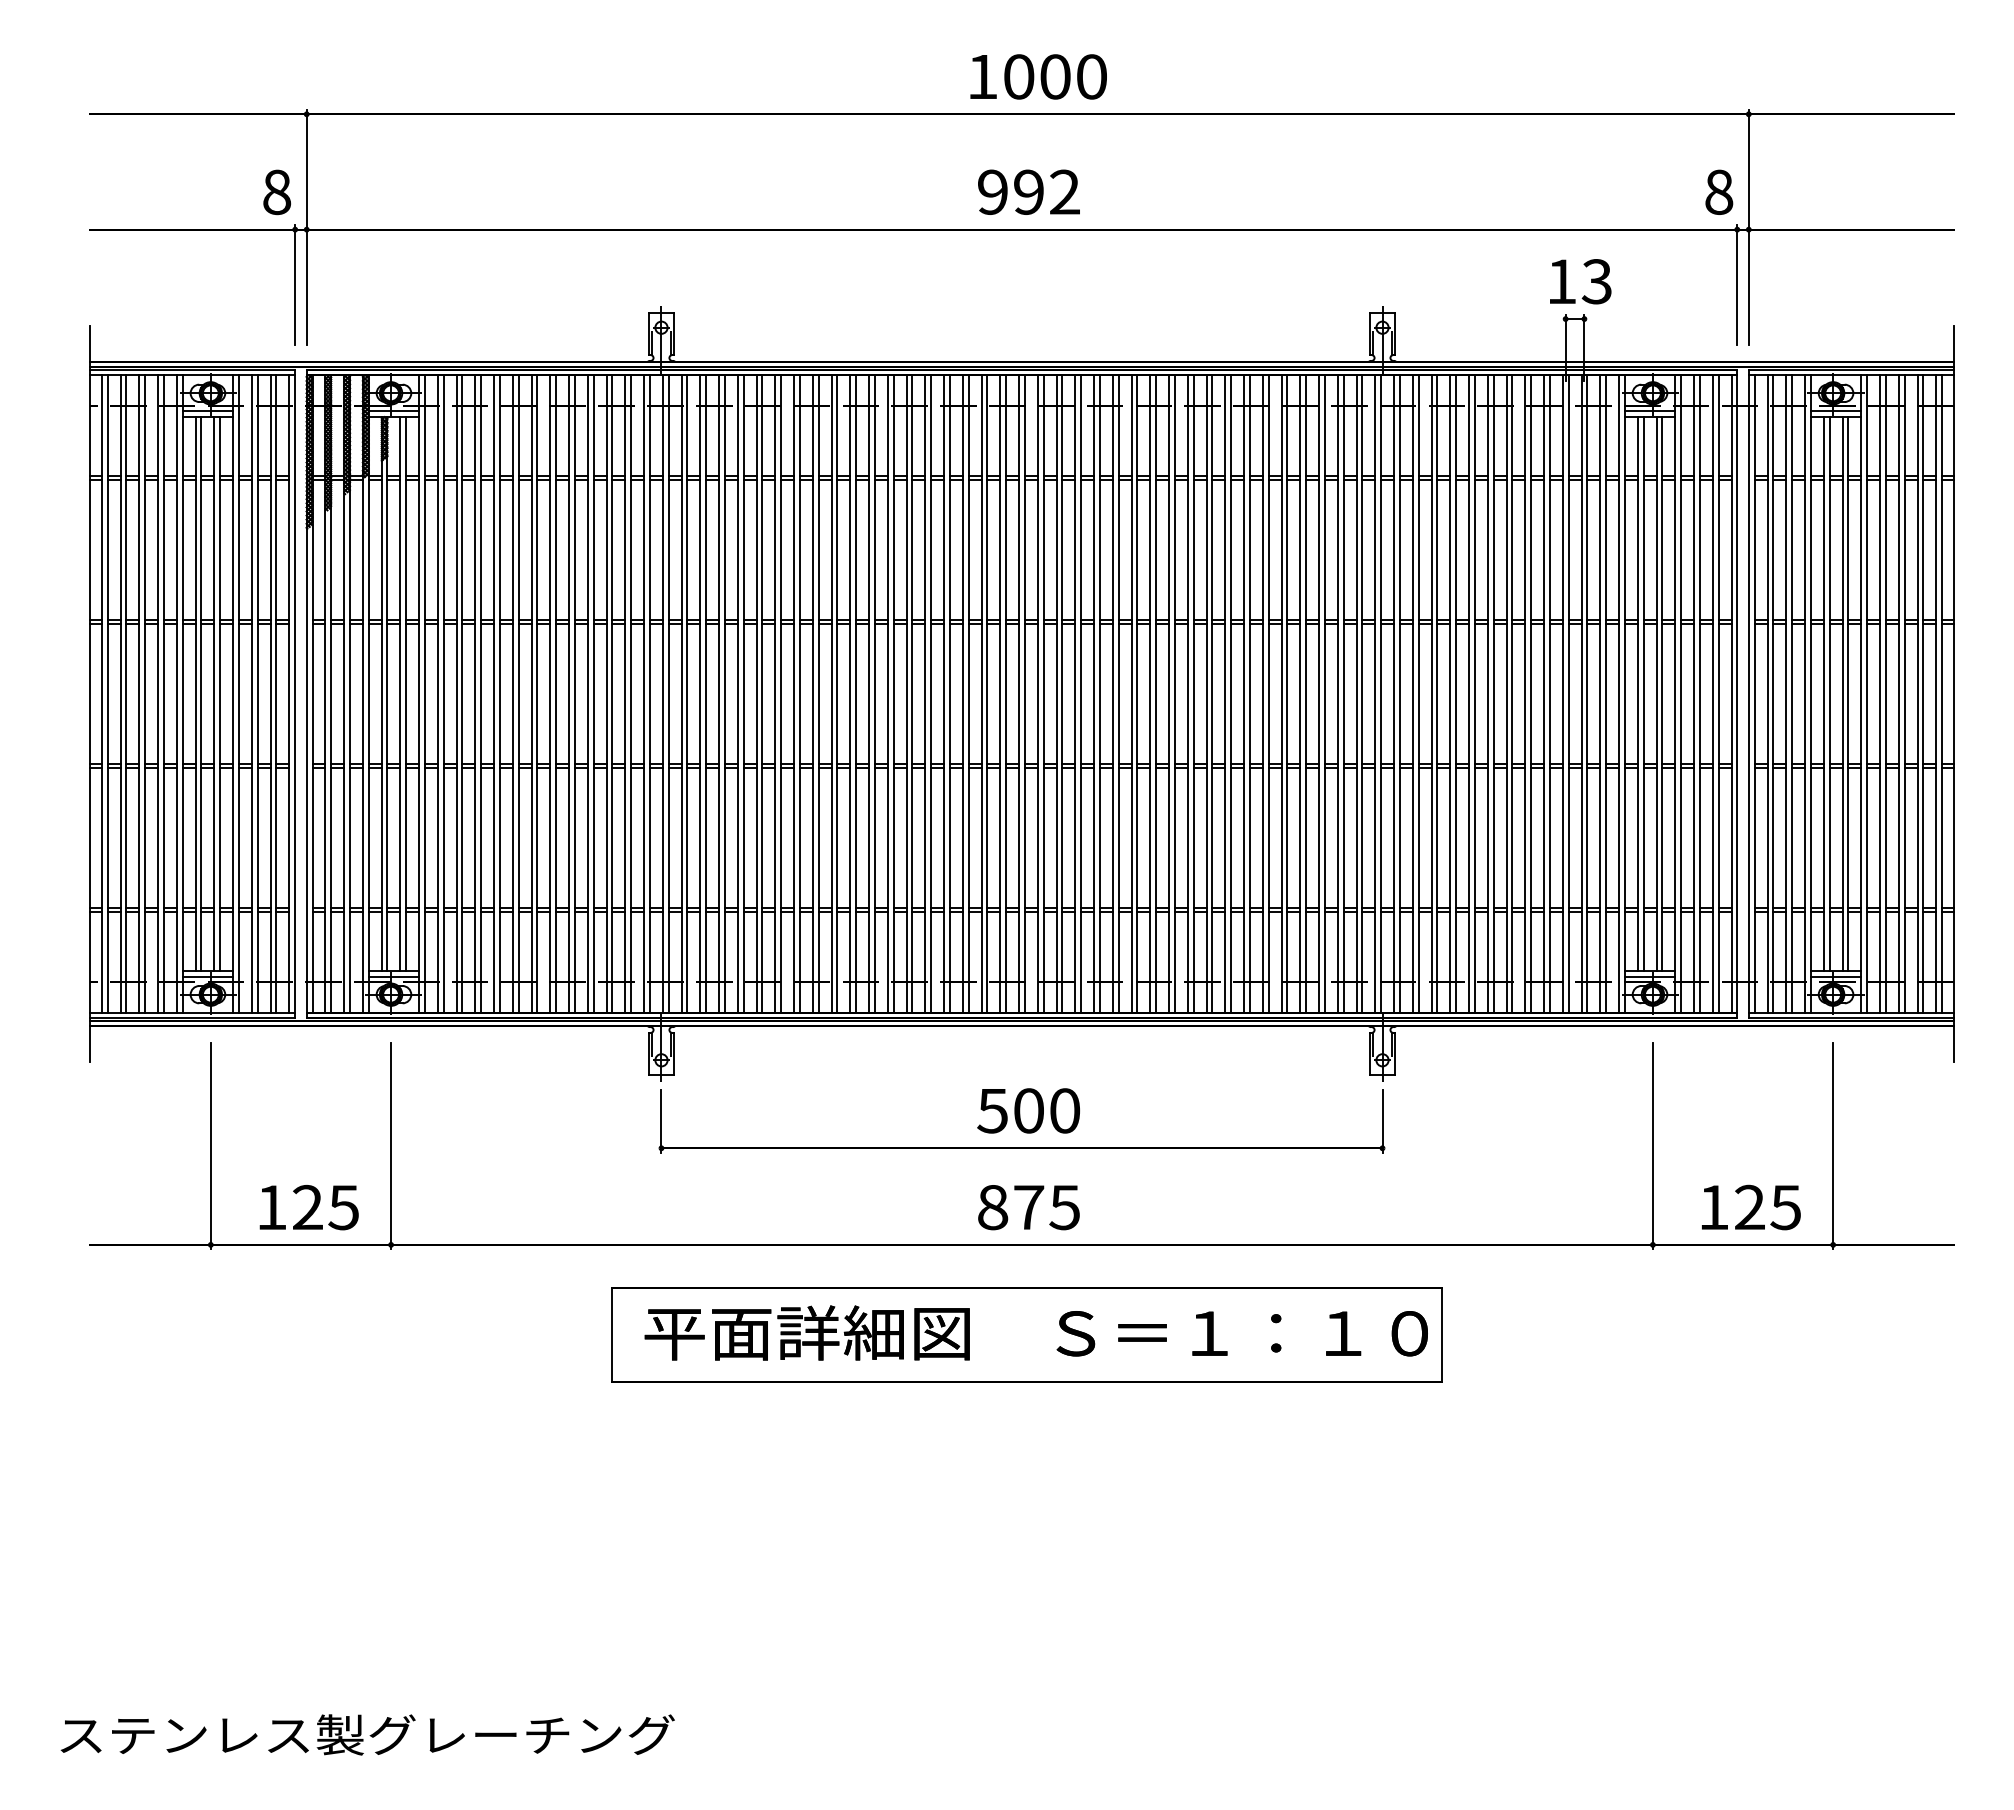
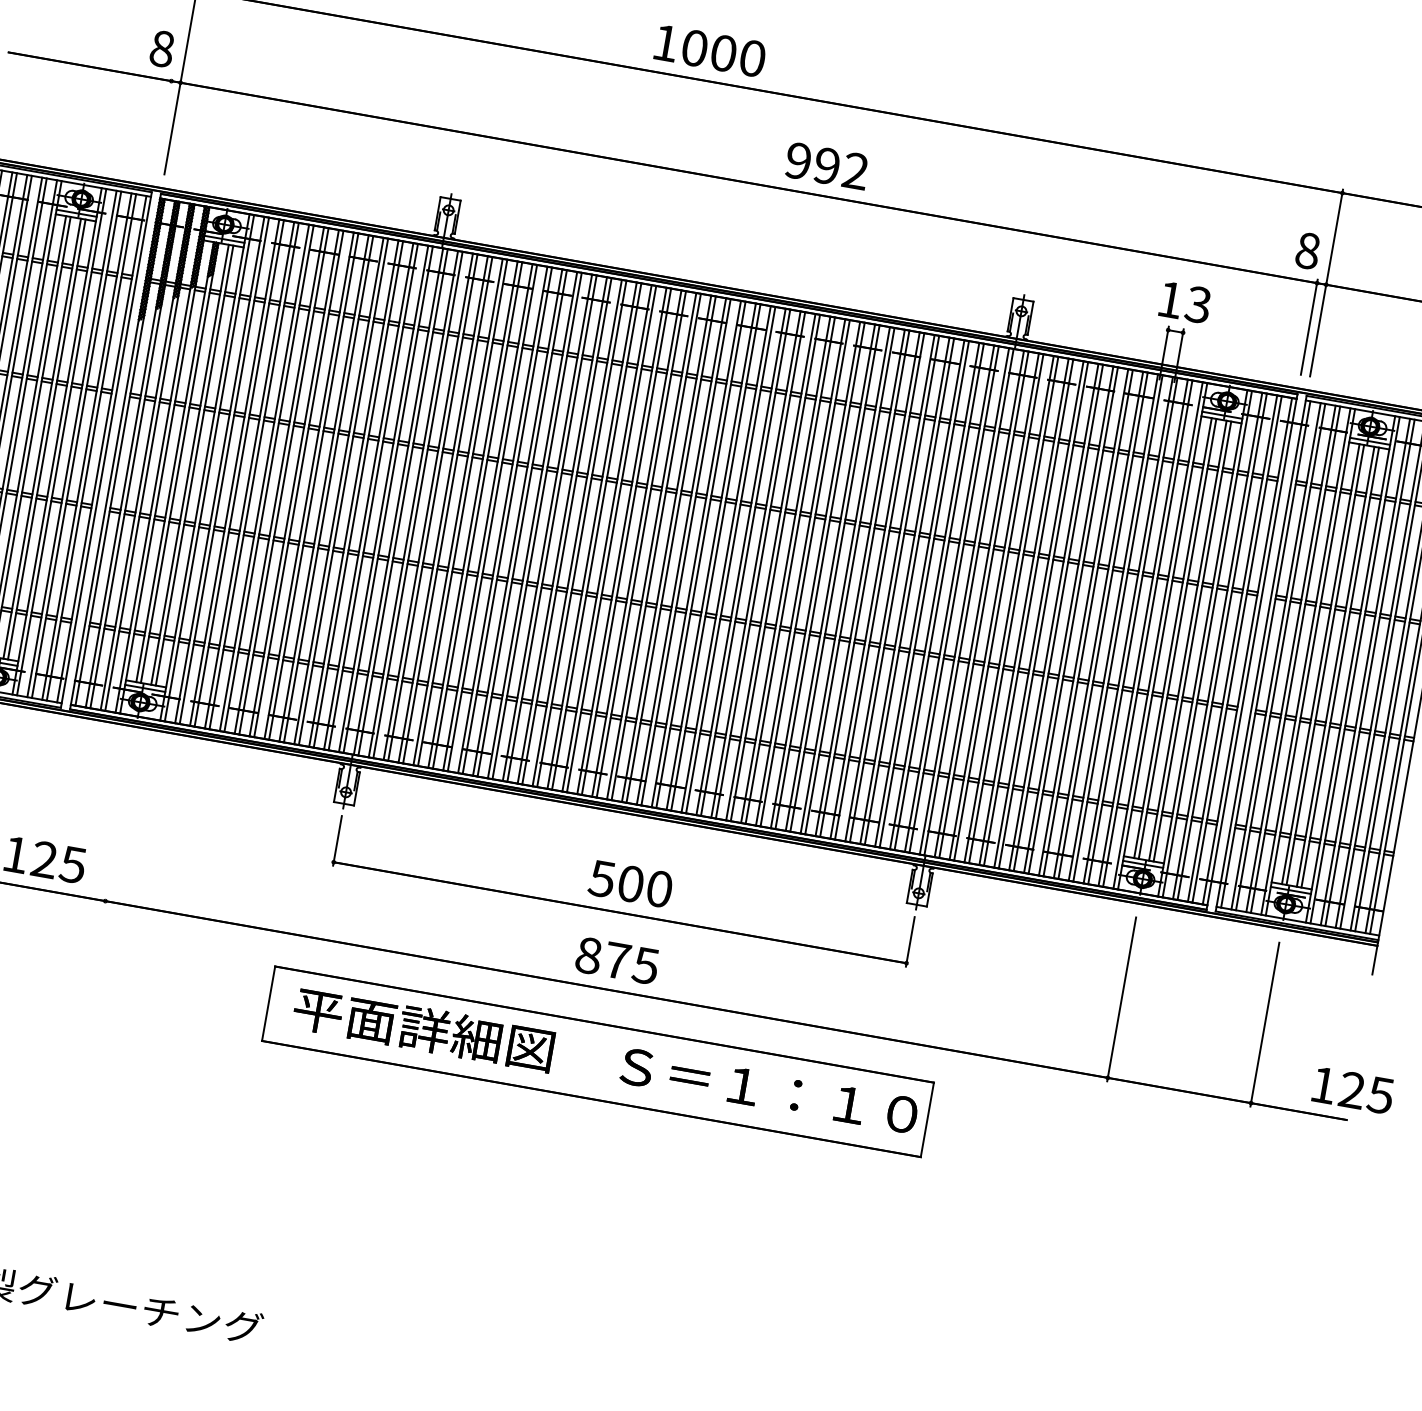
text: (1038, 76) -> (710, 50), moved
text: (1028, 191) -> (826, 165), moved
line: (295, 285) -> (163, 125), removed
line: (391, 1146) -> (119, 823), removed
text: (1751, 1207) -> (1353, 1090), moved

